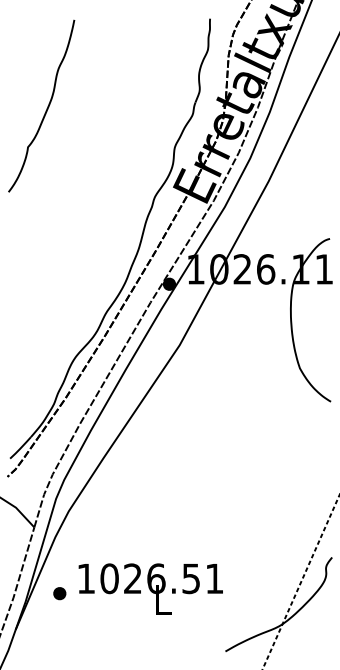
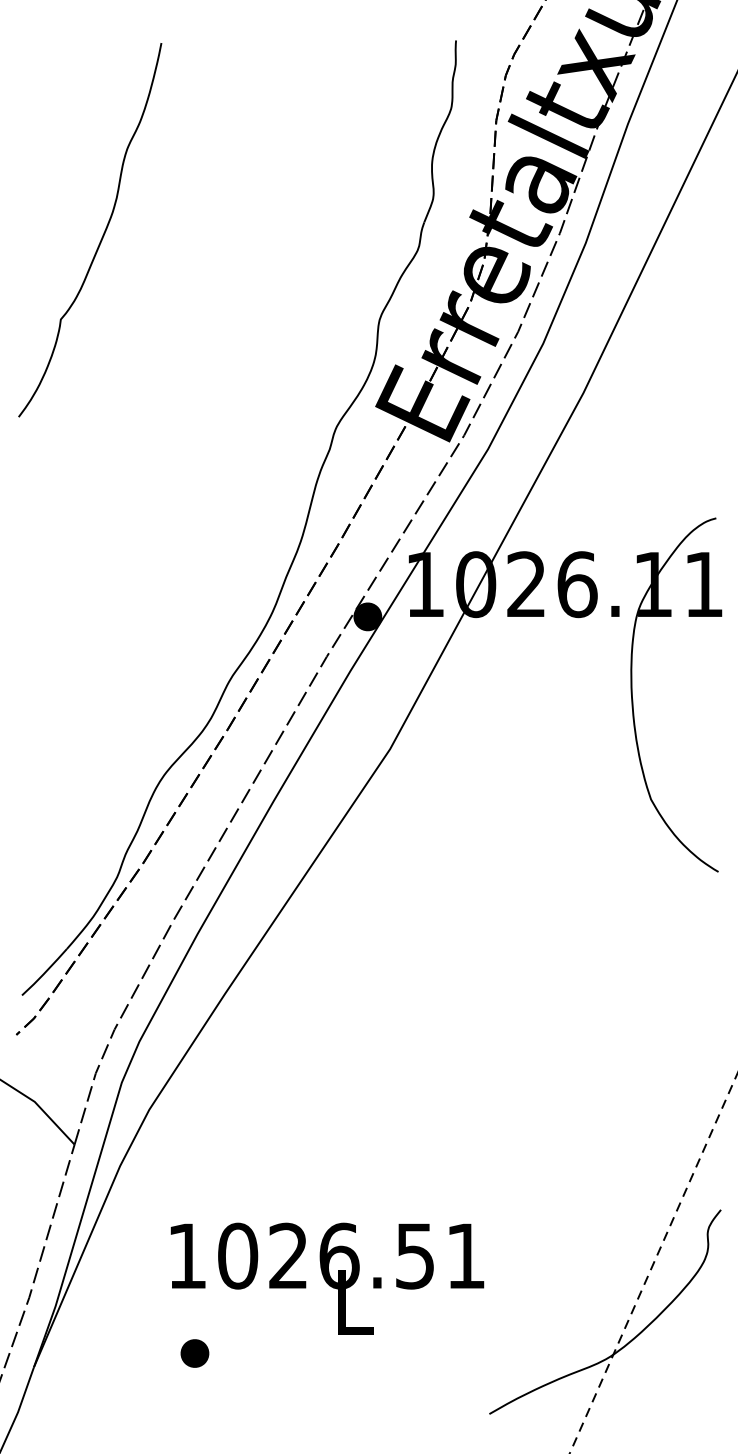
part: (59, 593) -> (194, 1353), moved

